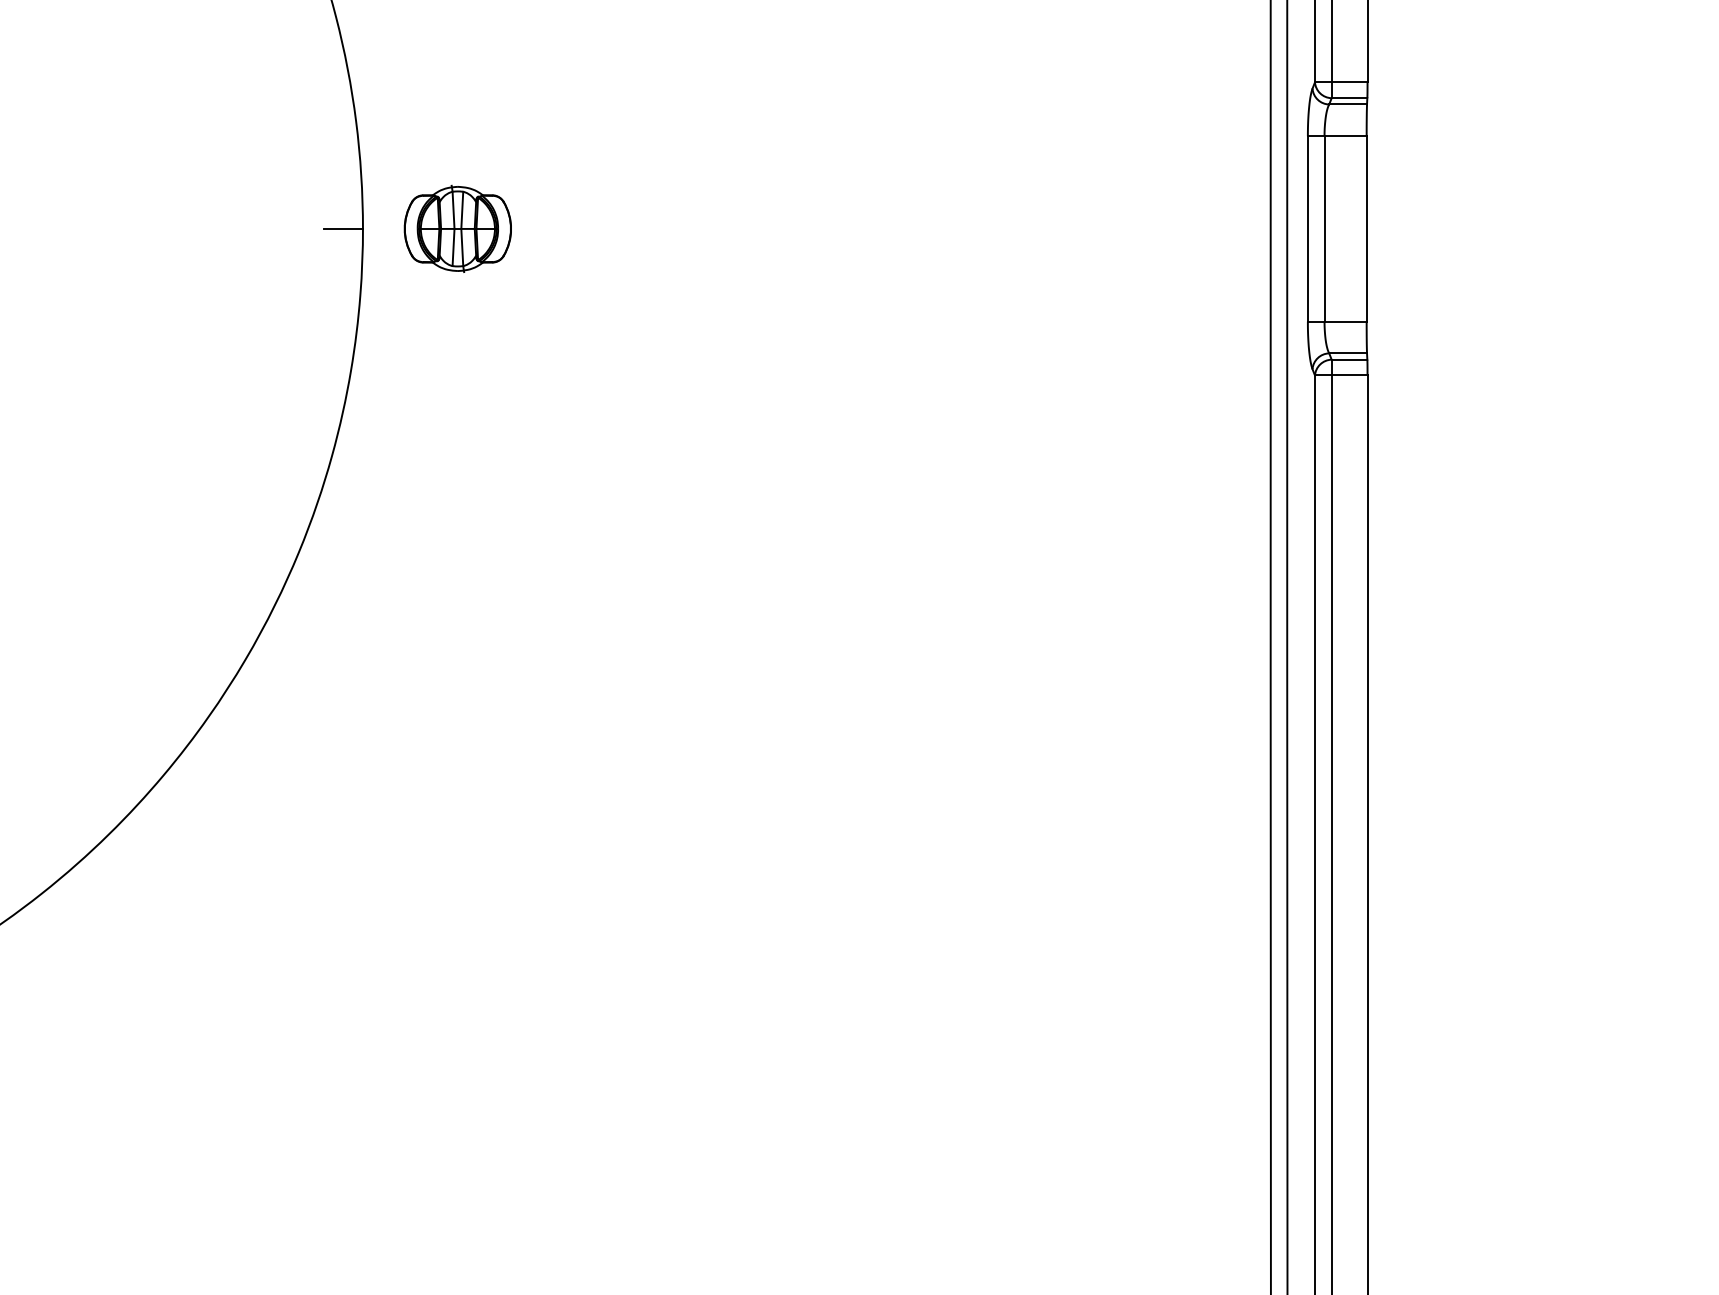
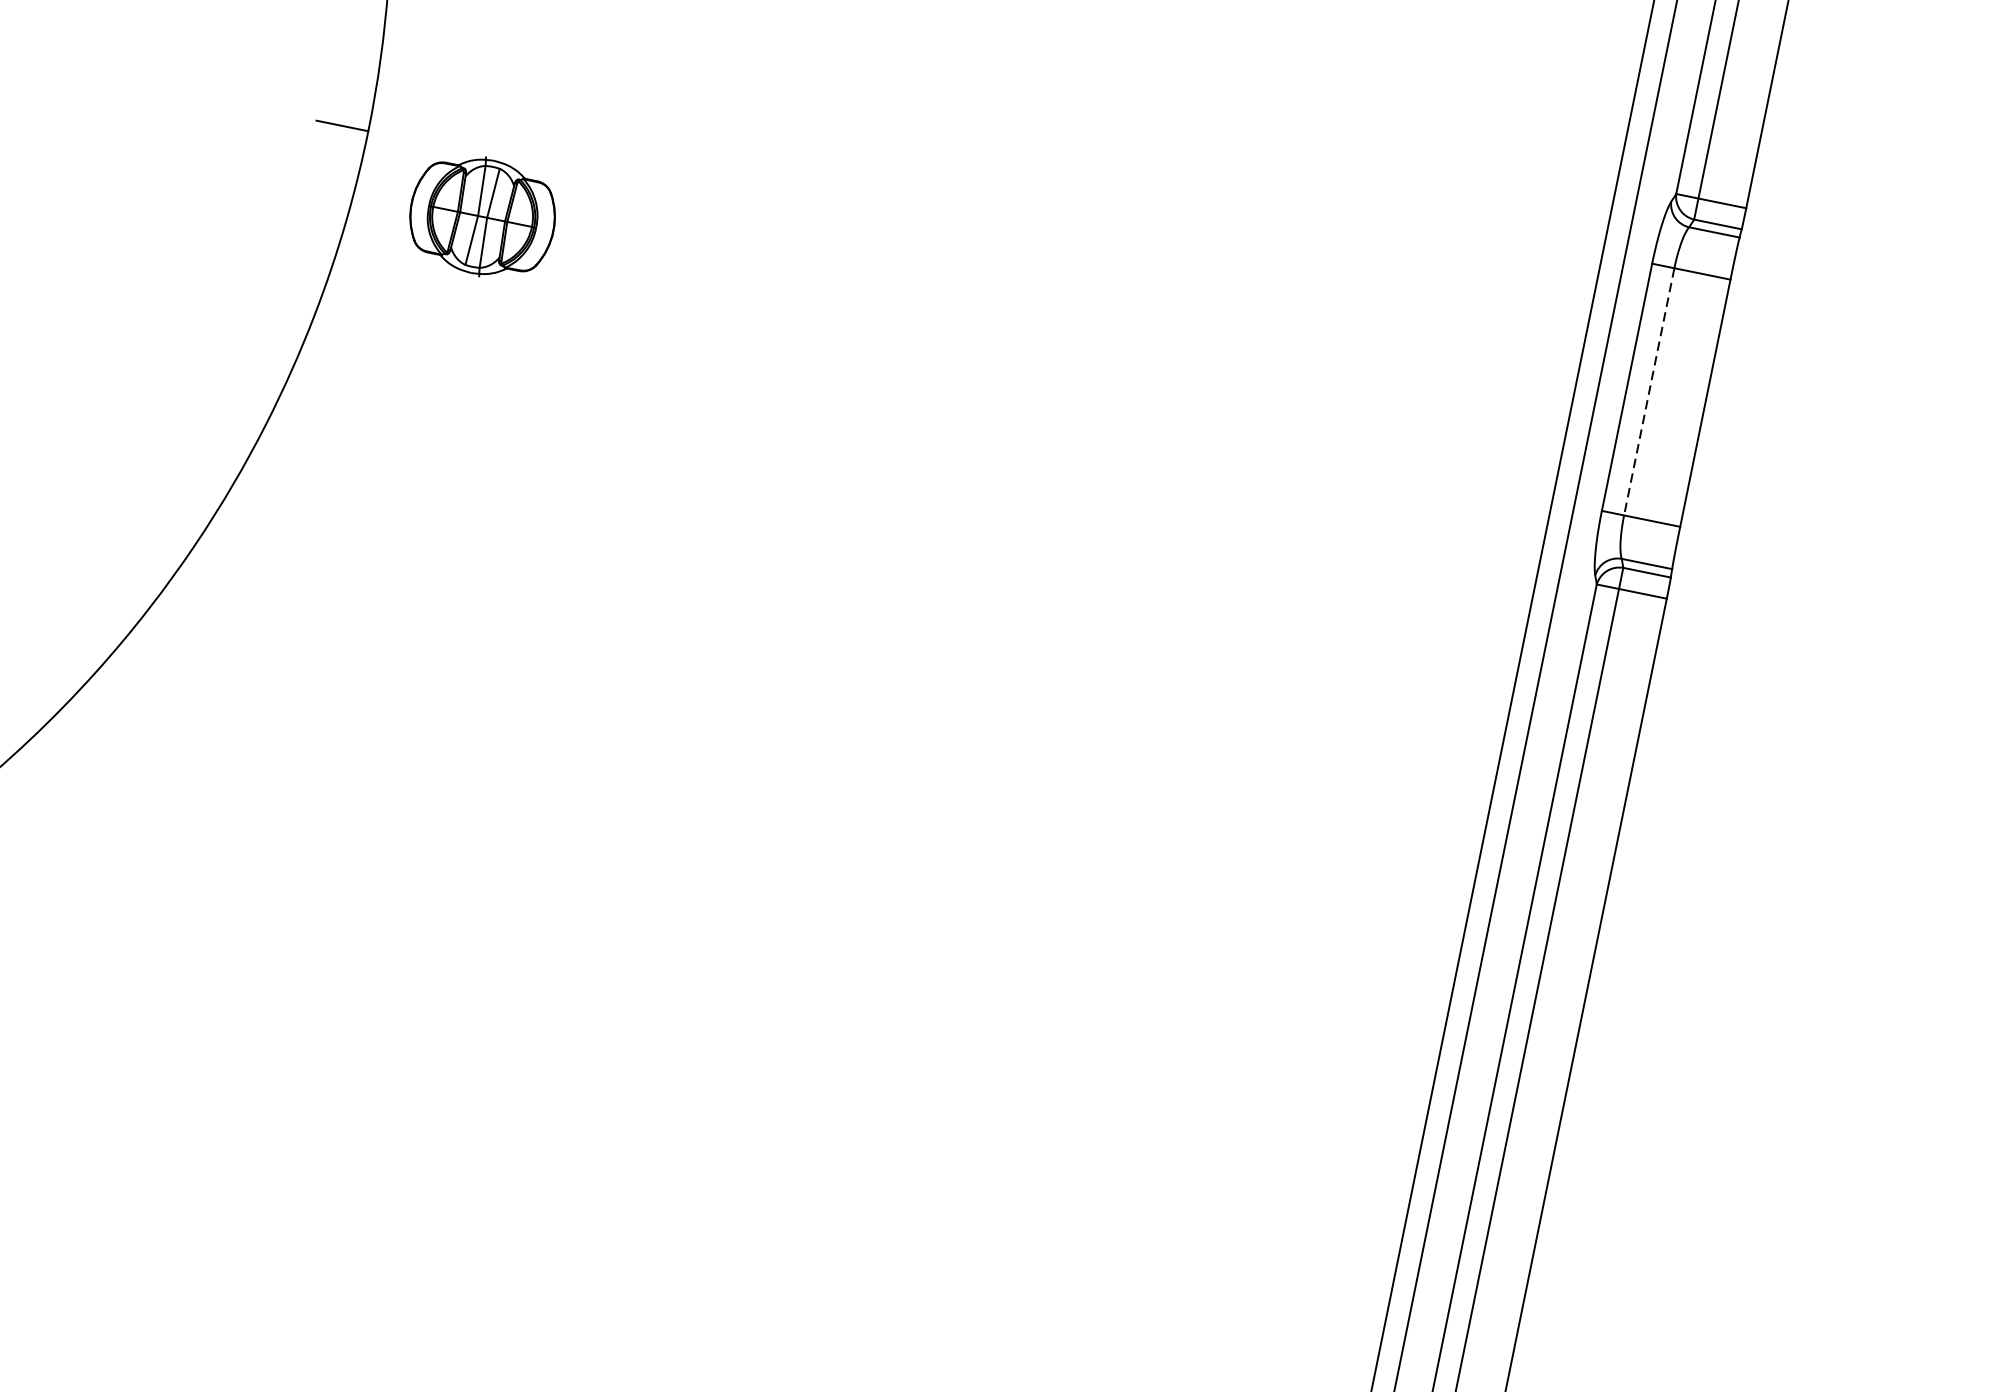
part: (457, 228) -> (482, 216), moved
line: (1324, 228) -> (1649, 391), solid -> dashed

